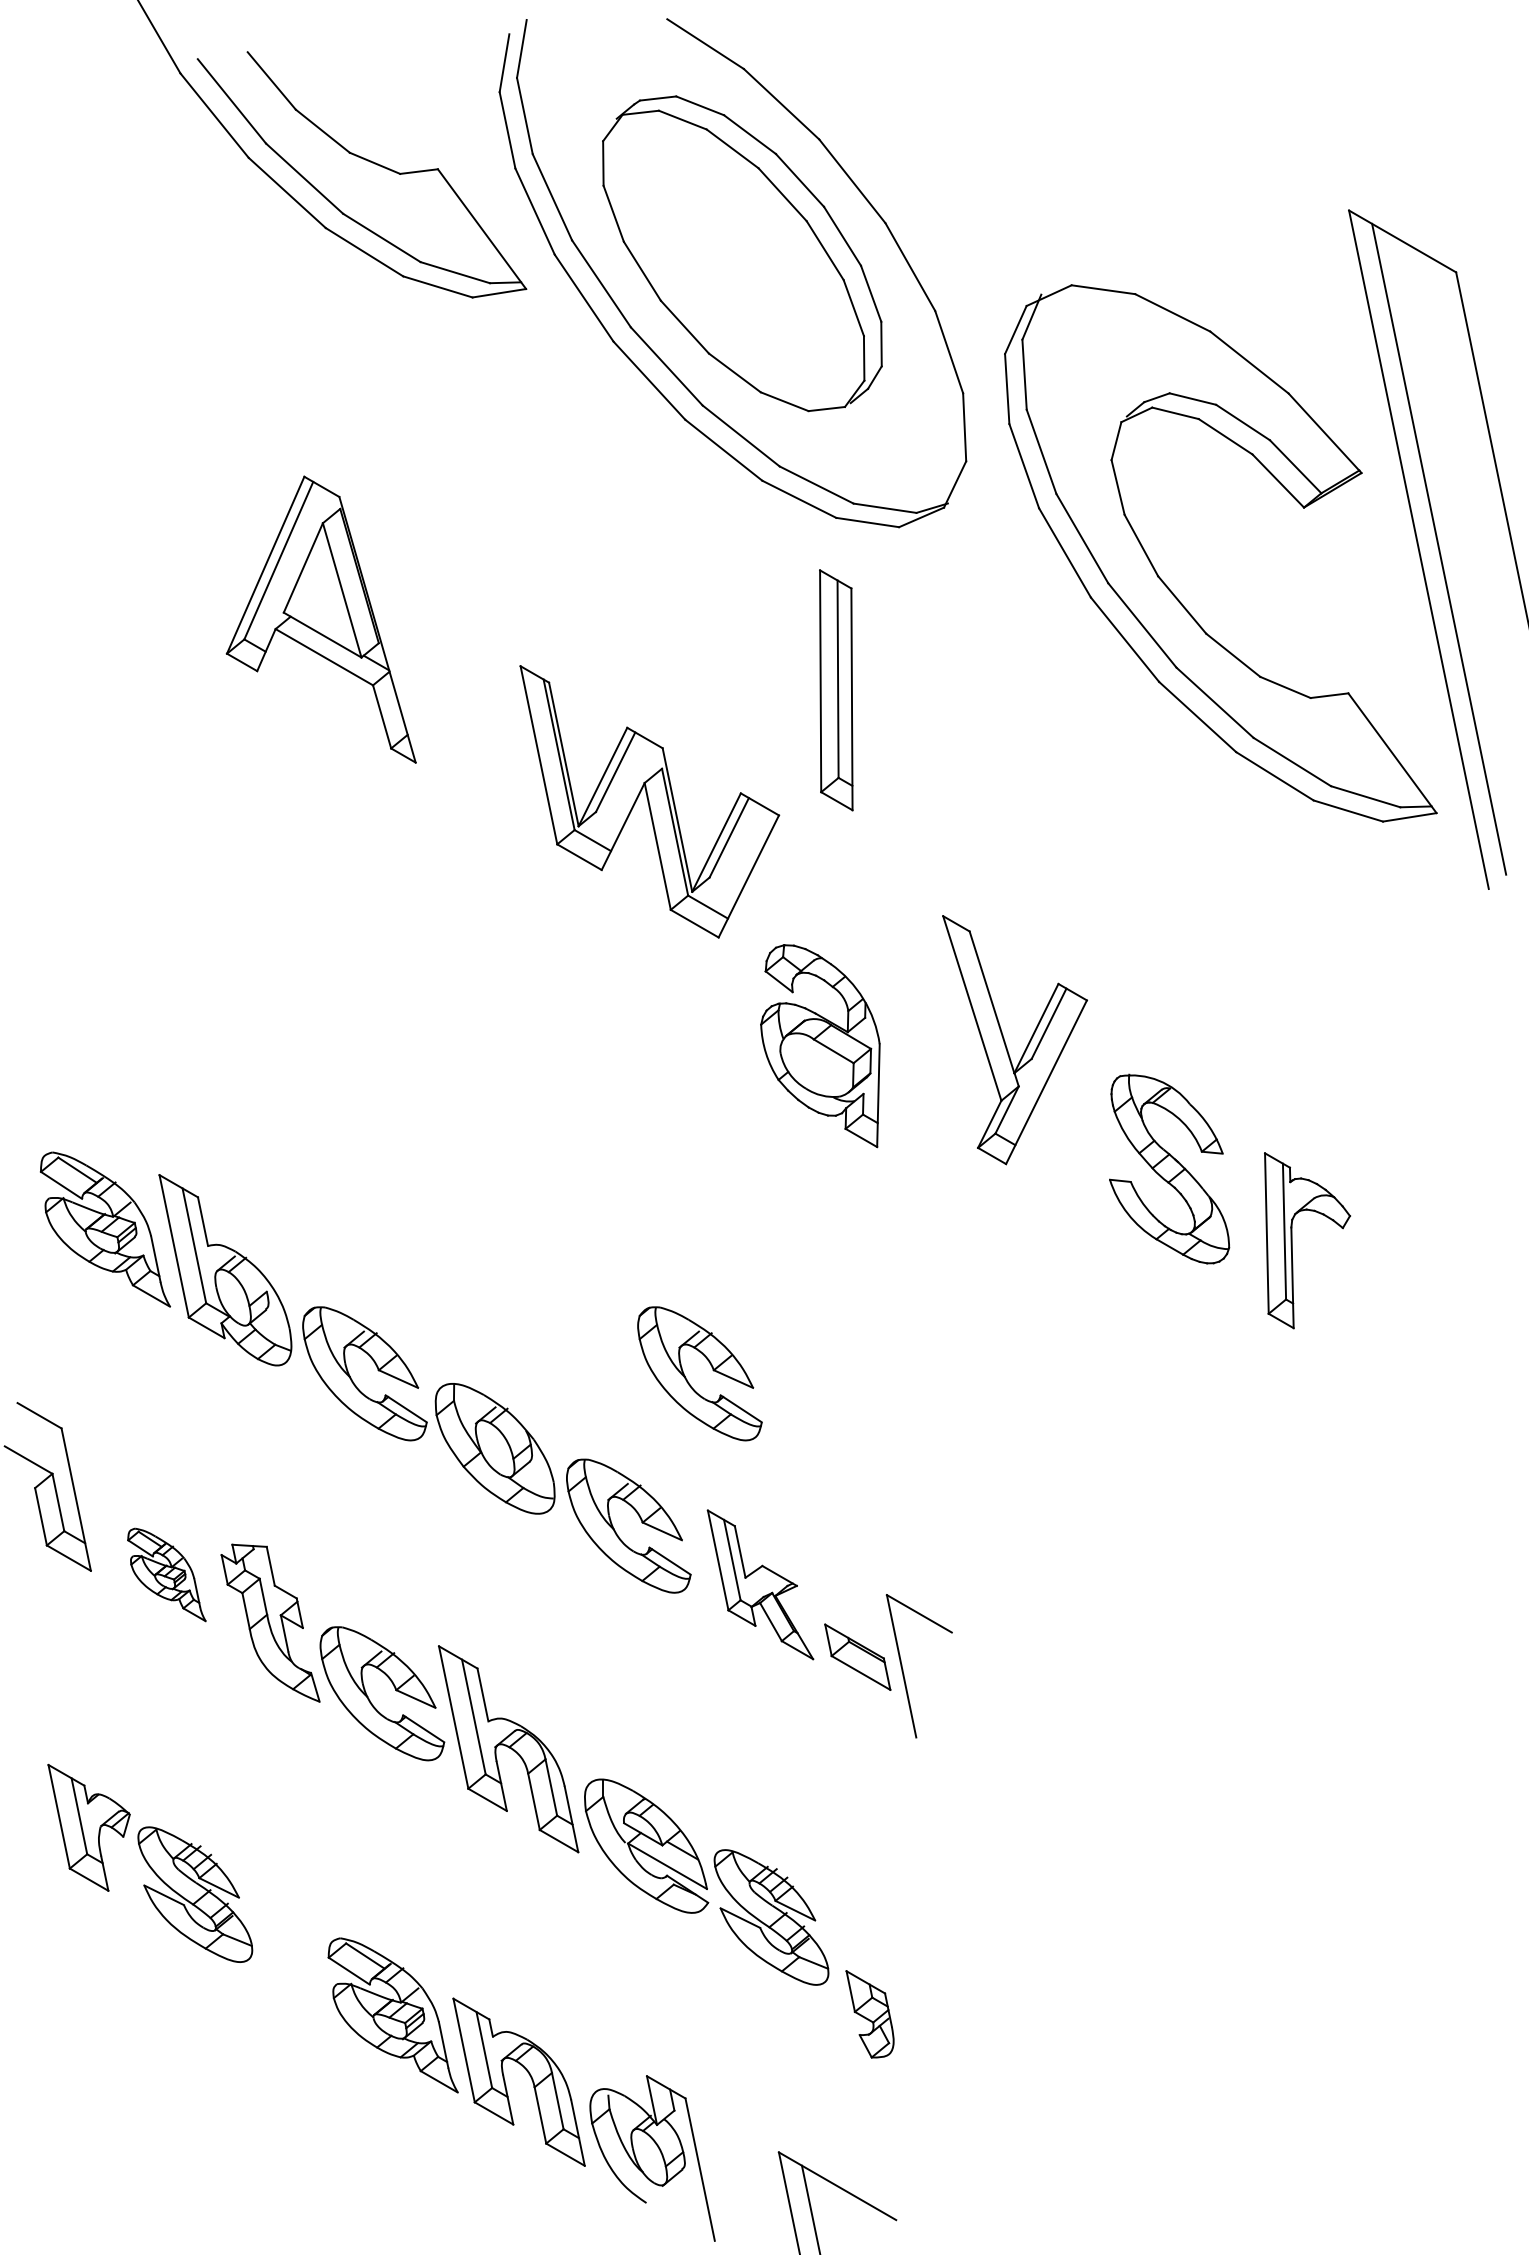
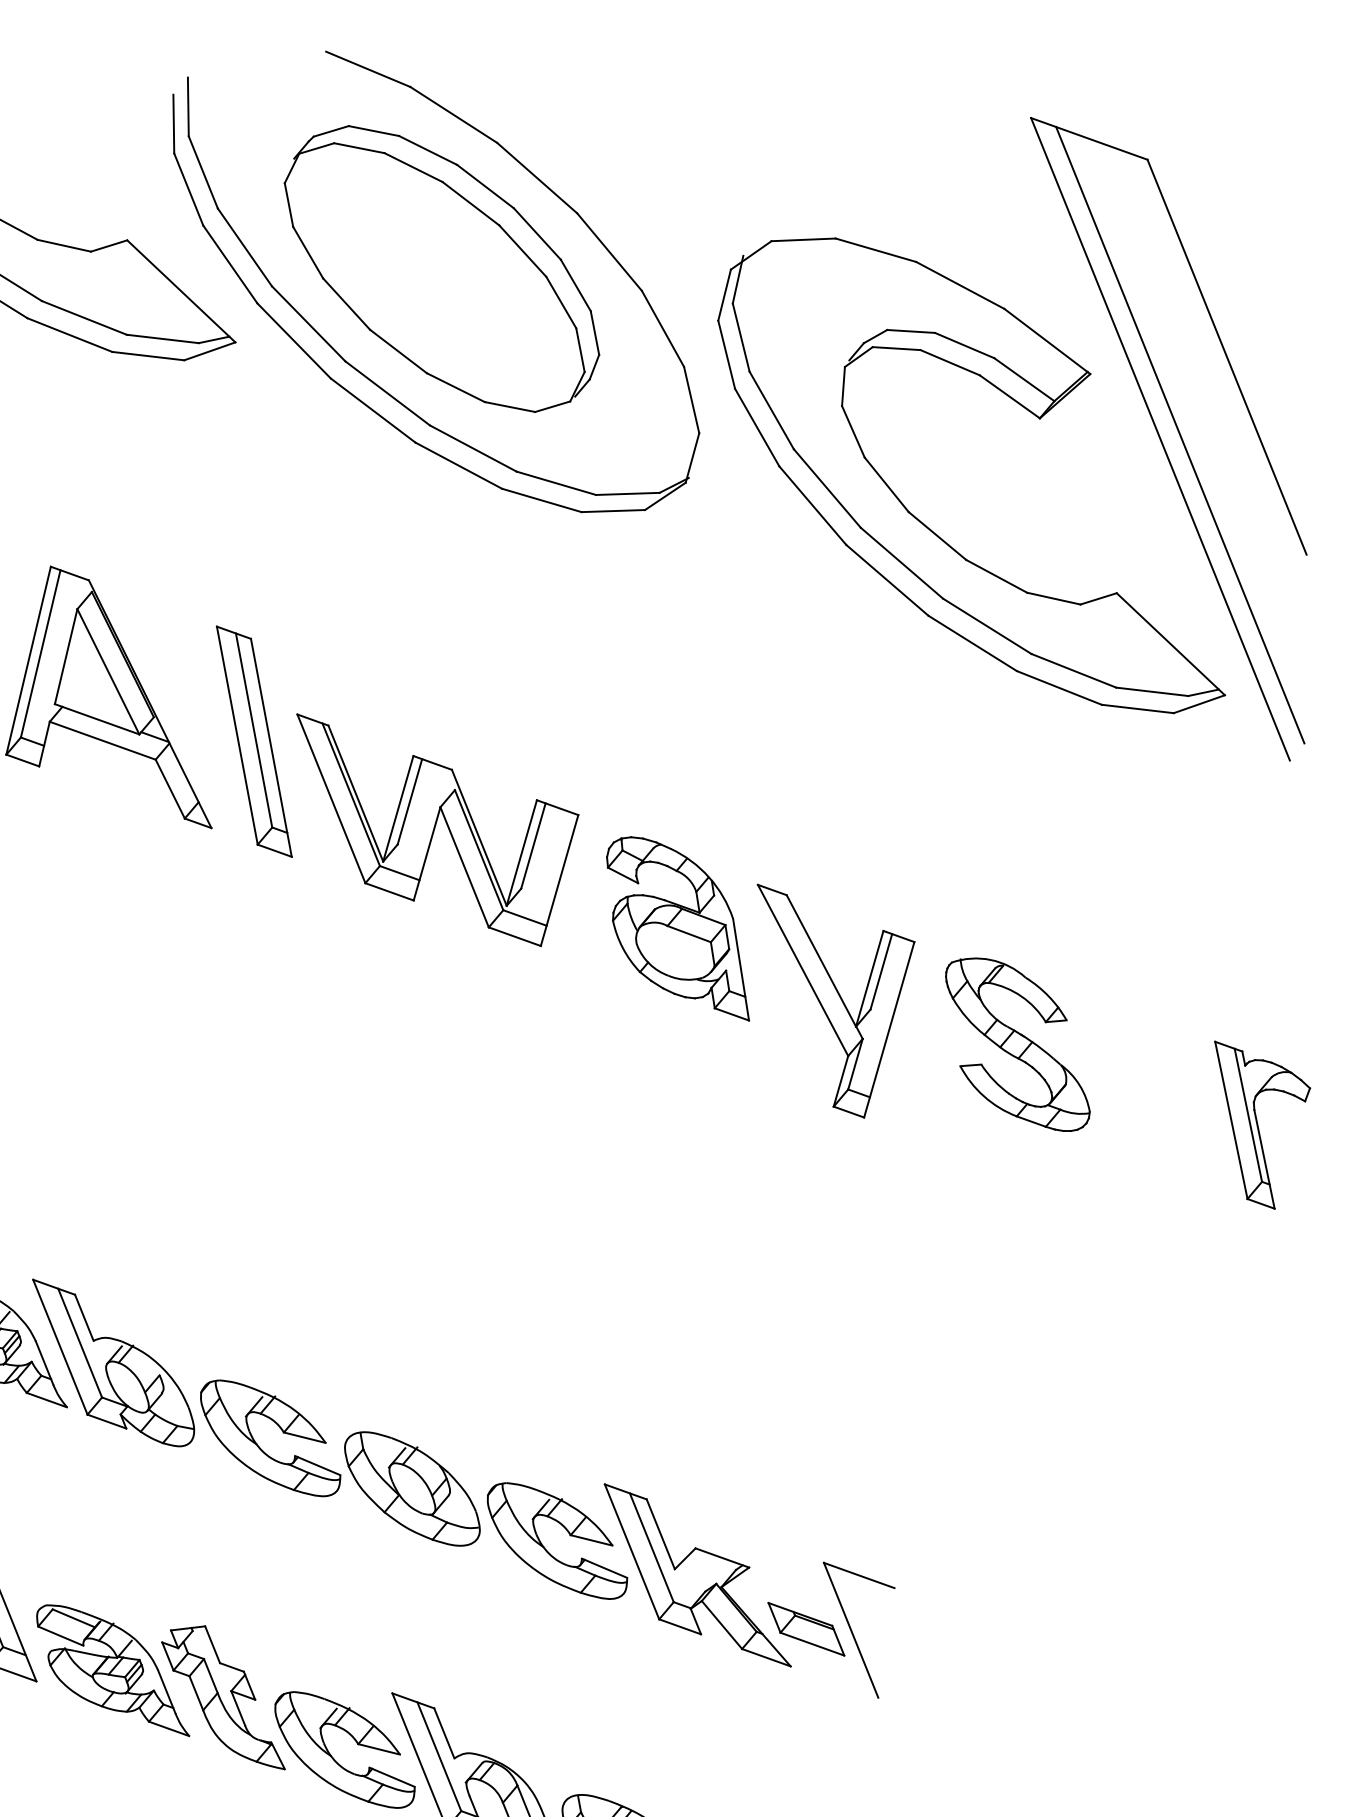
part: (836, 690) -> (254, 741), moved
part: (820, 1046) -> (675, 931), moved
part: (1169, 1168) -> (1016, 1044), moved
part: (1292, 1240) -> (1257, 1122), moved
part: (712, 1370) -> (612, 1373), removed
part: (166, 1574) -> (111, 1671), size x1.67
part: (760, 1584) -> (697, 1575), size x1.43

